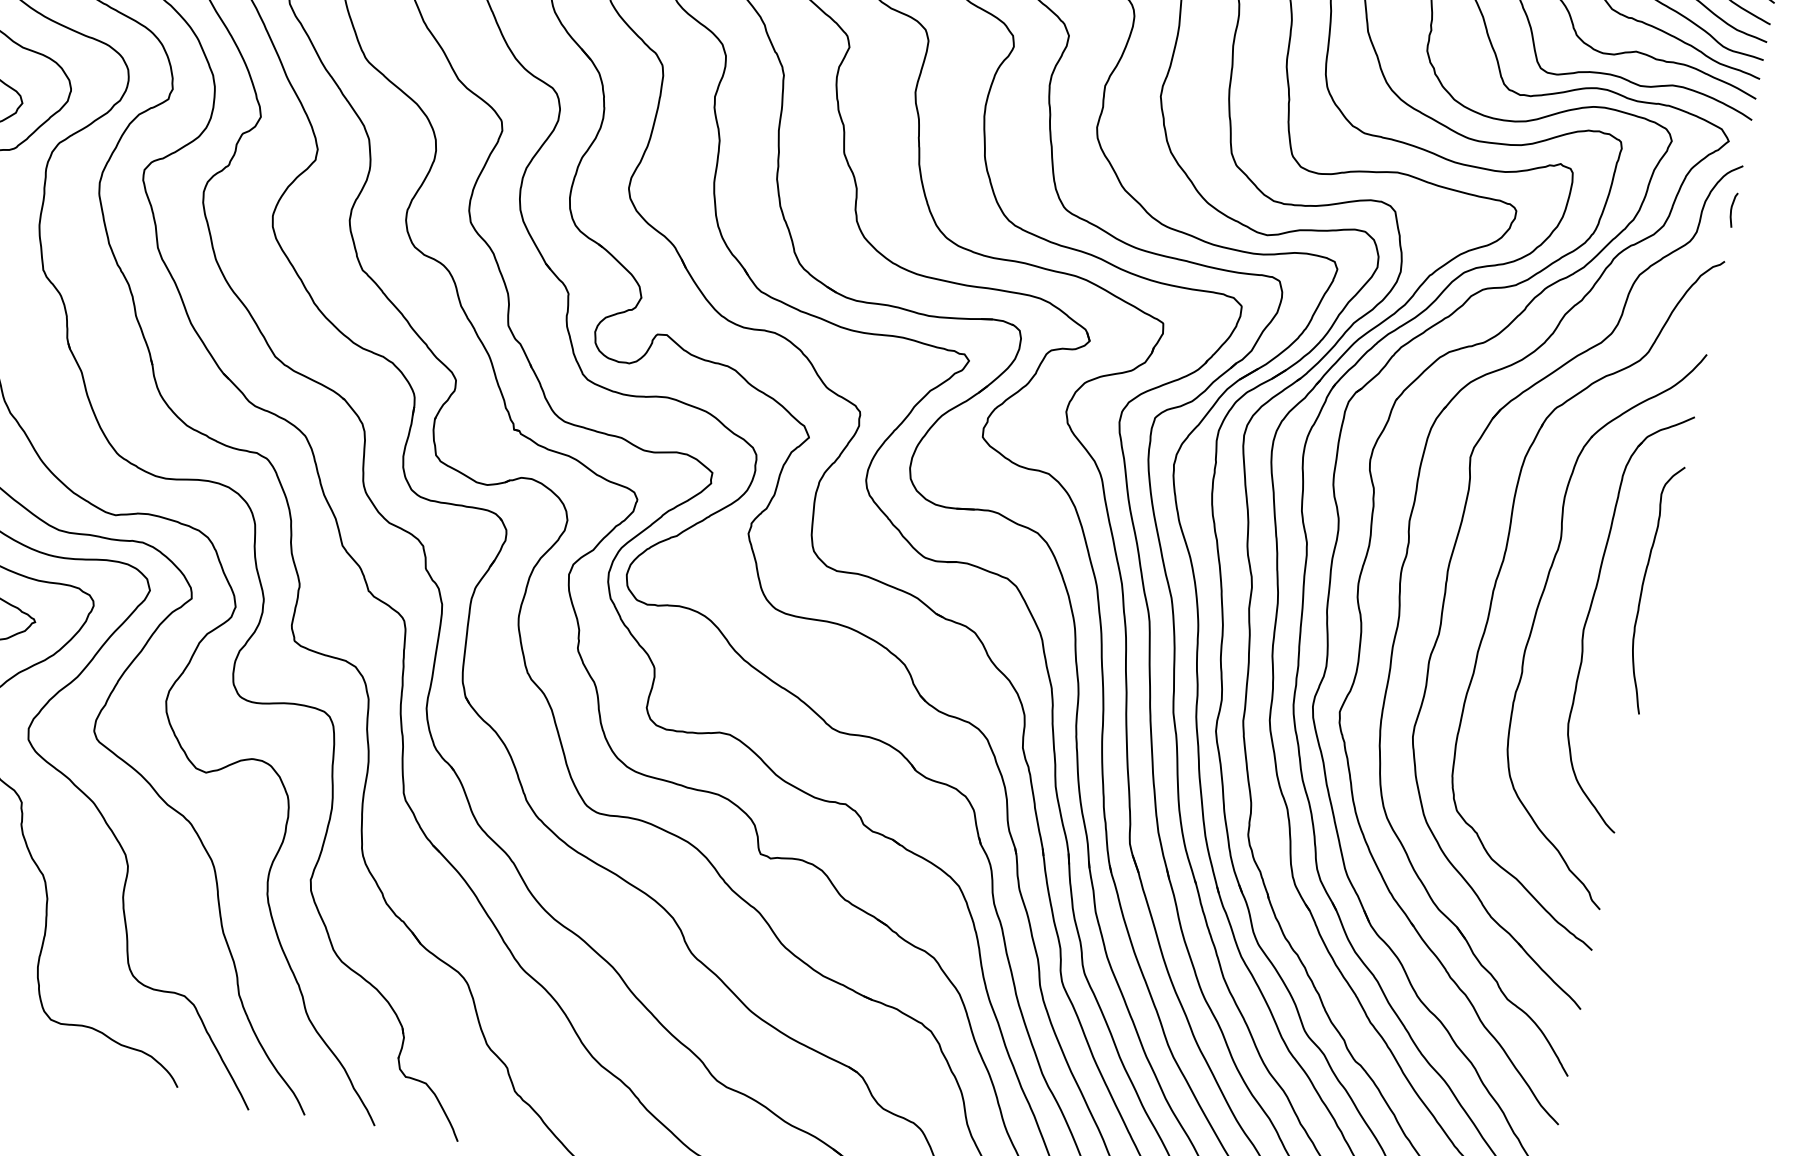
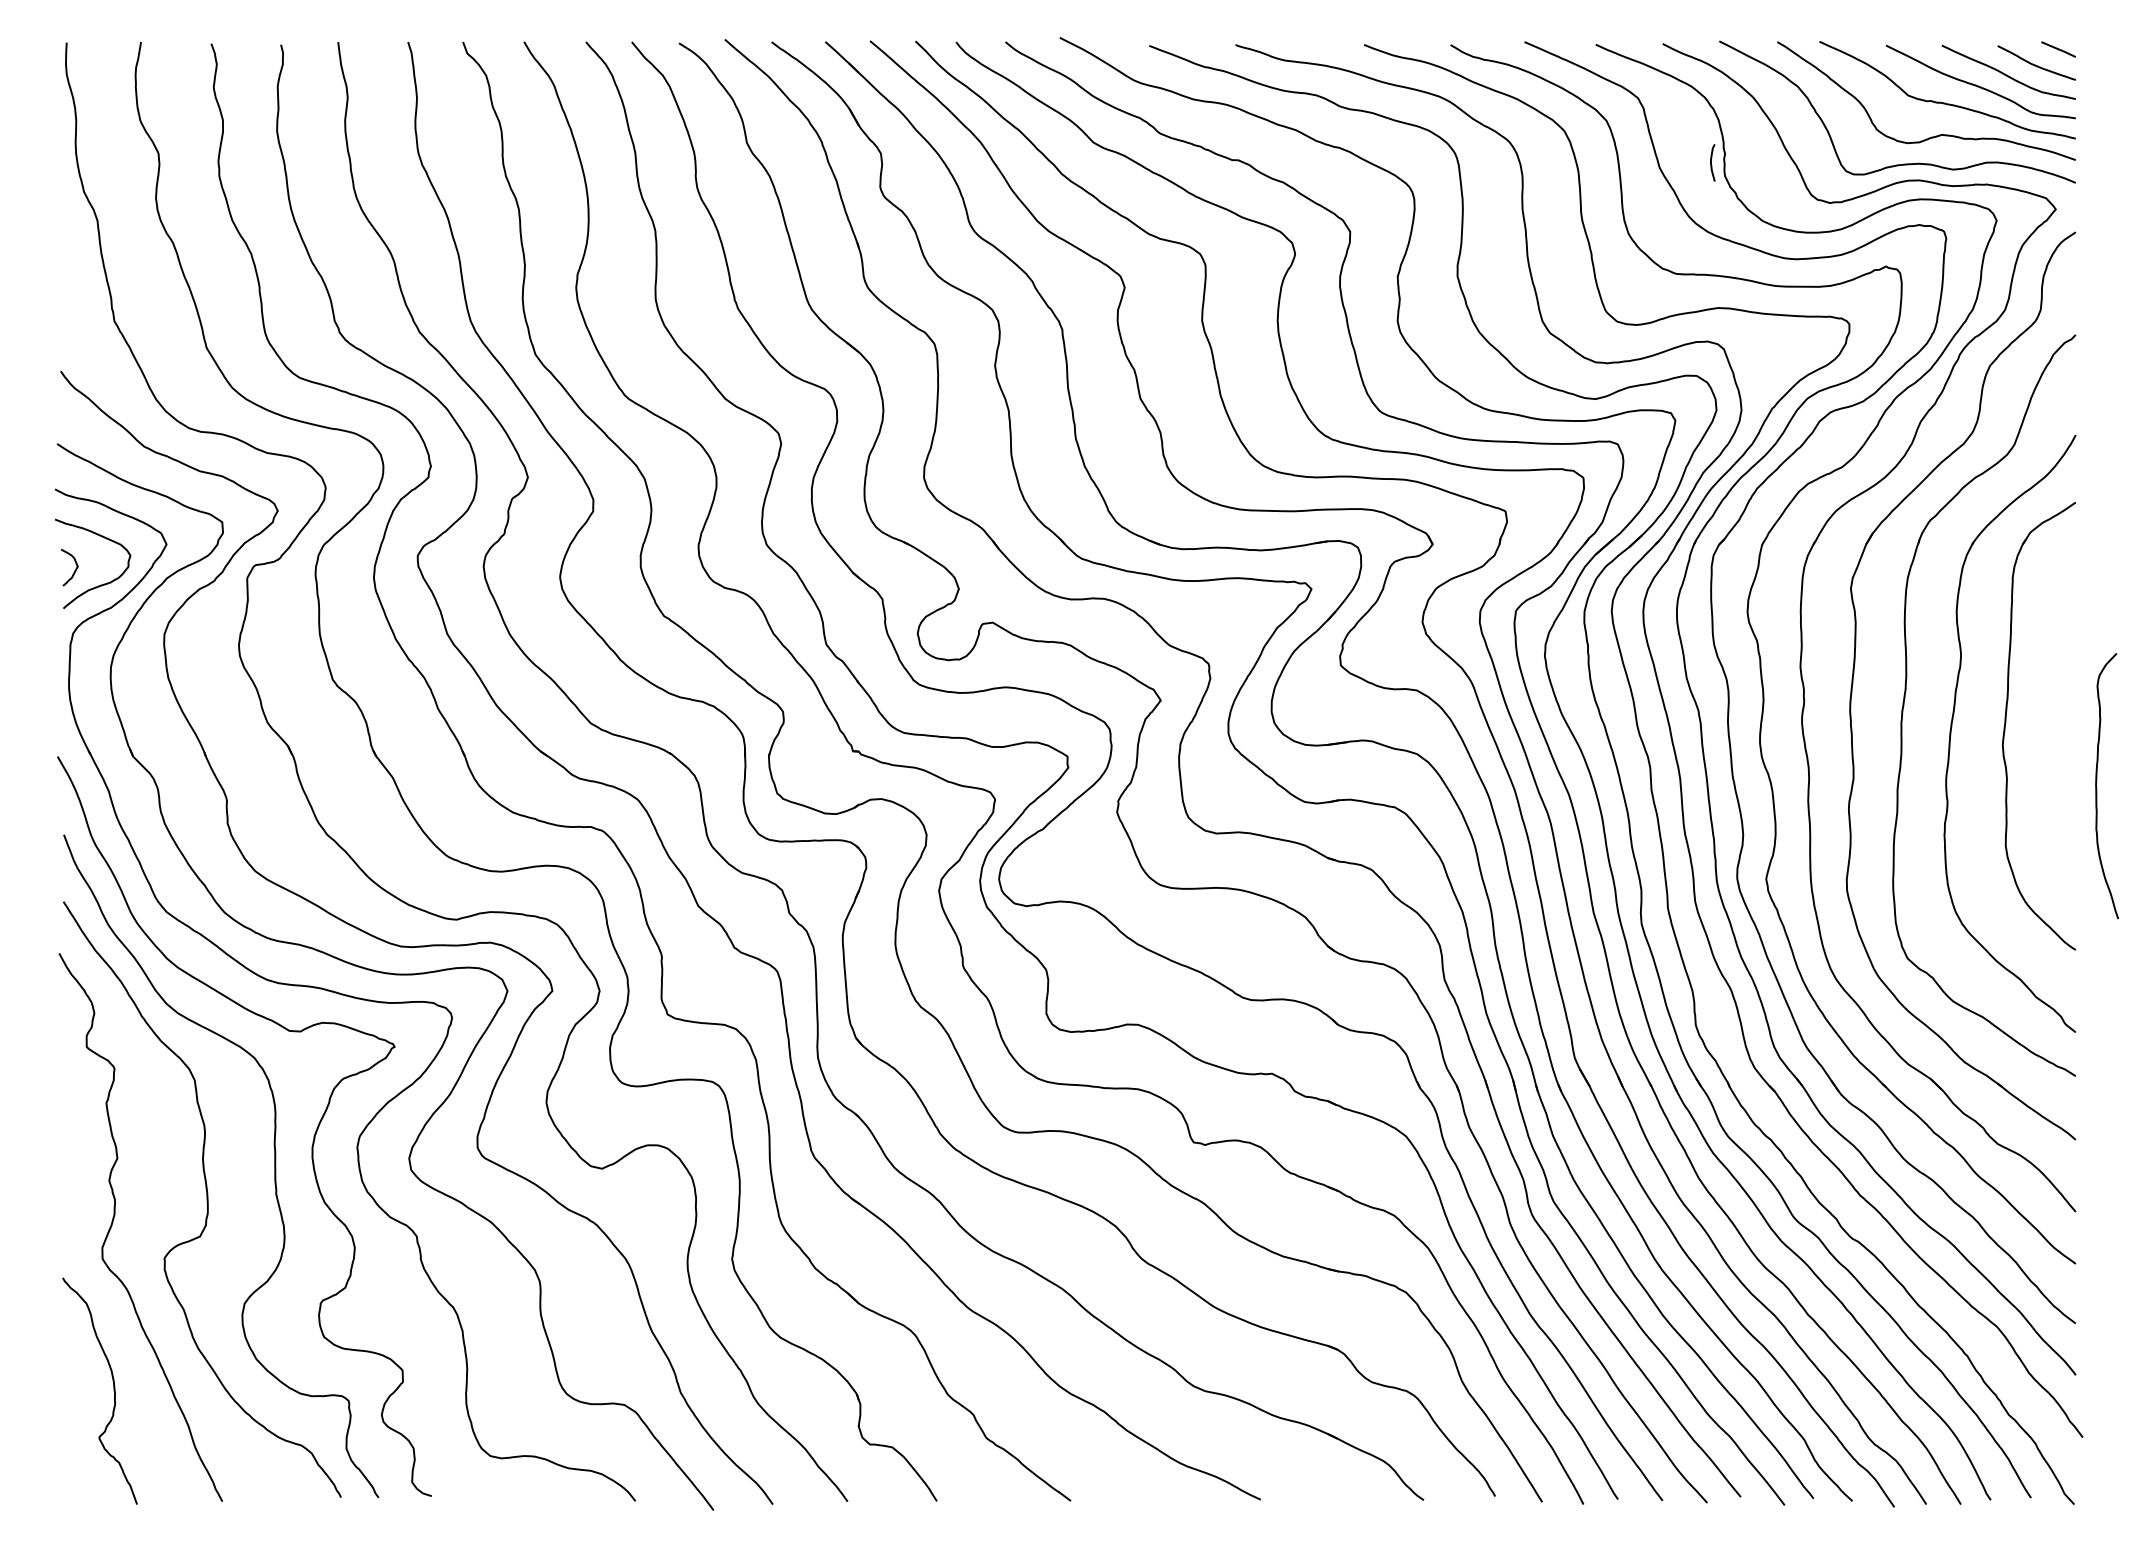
curve: (1731, 209) -> (1711, 162), moved
curve: (1643, 588) -> (2097, 787), moved

